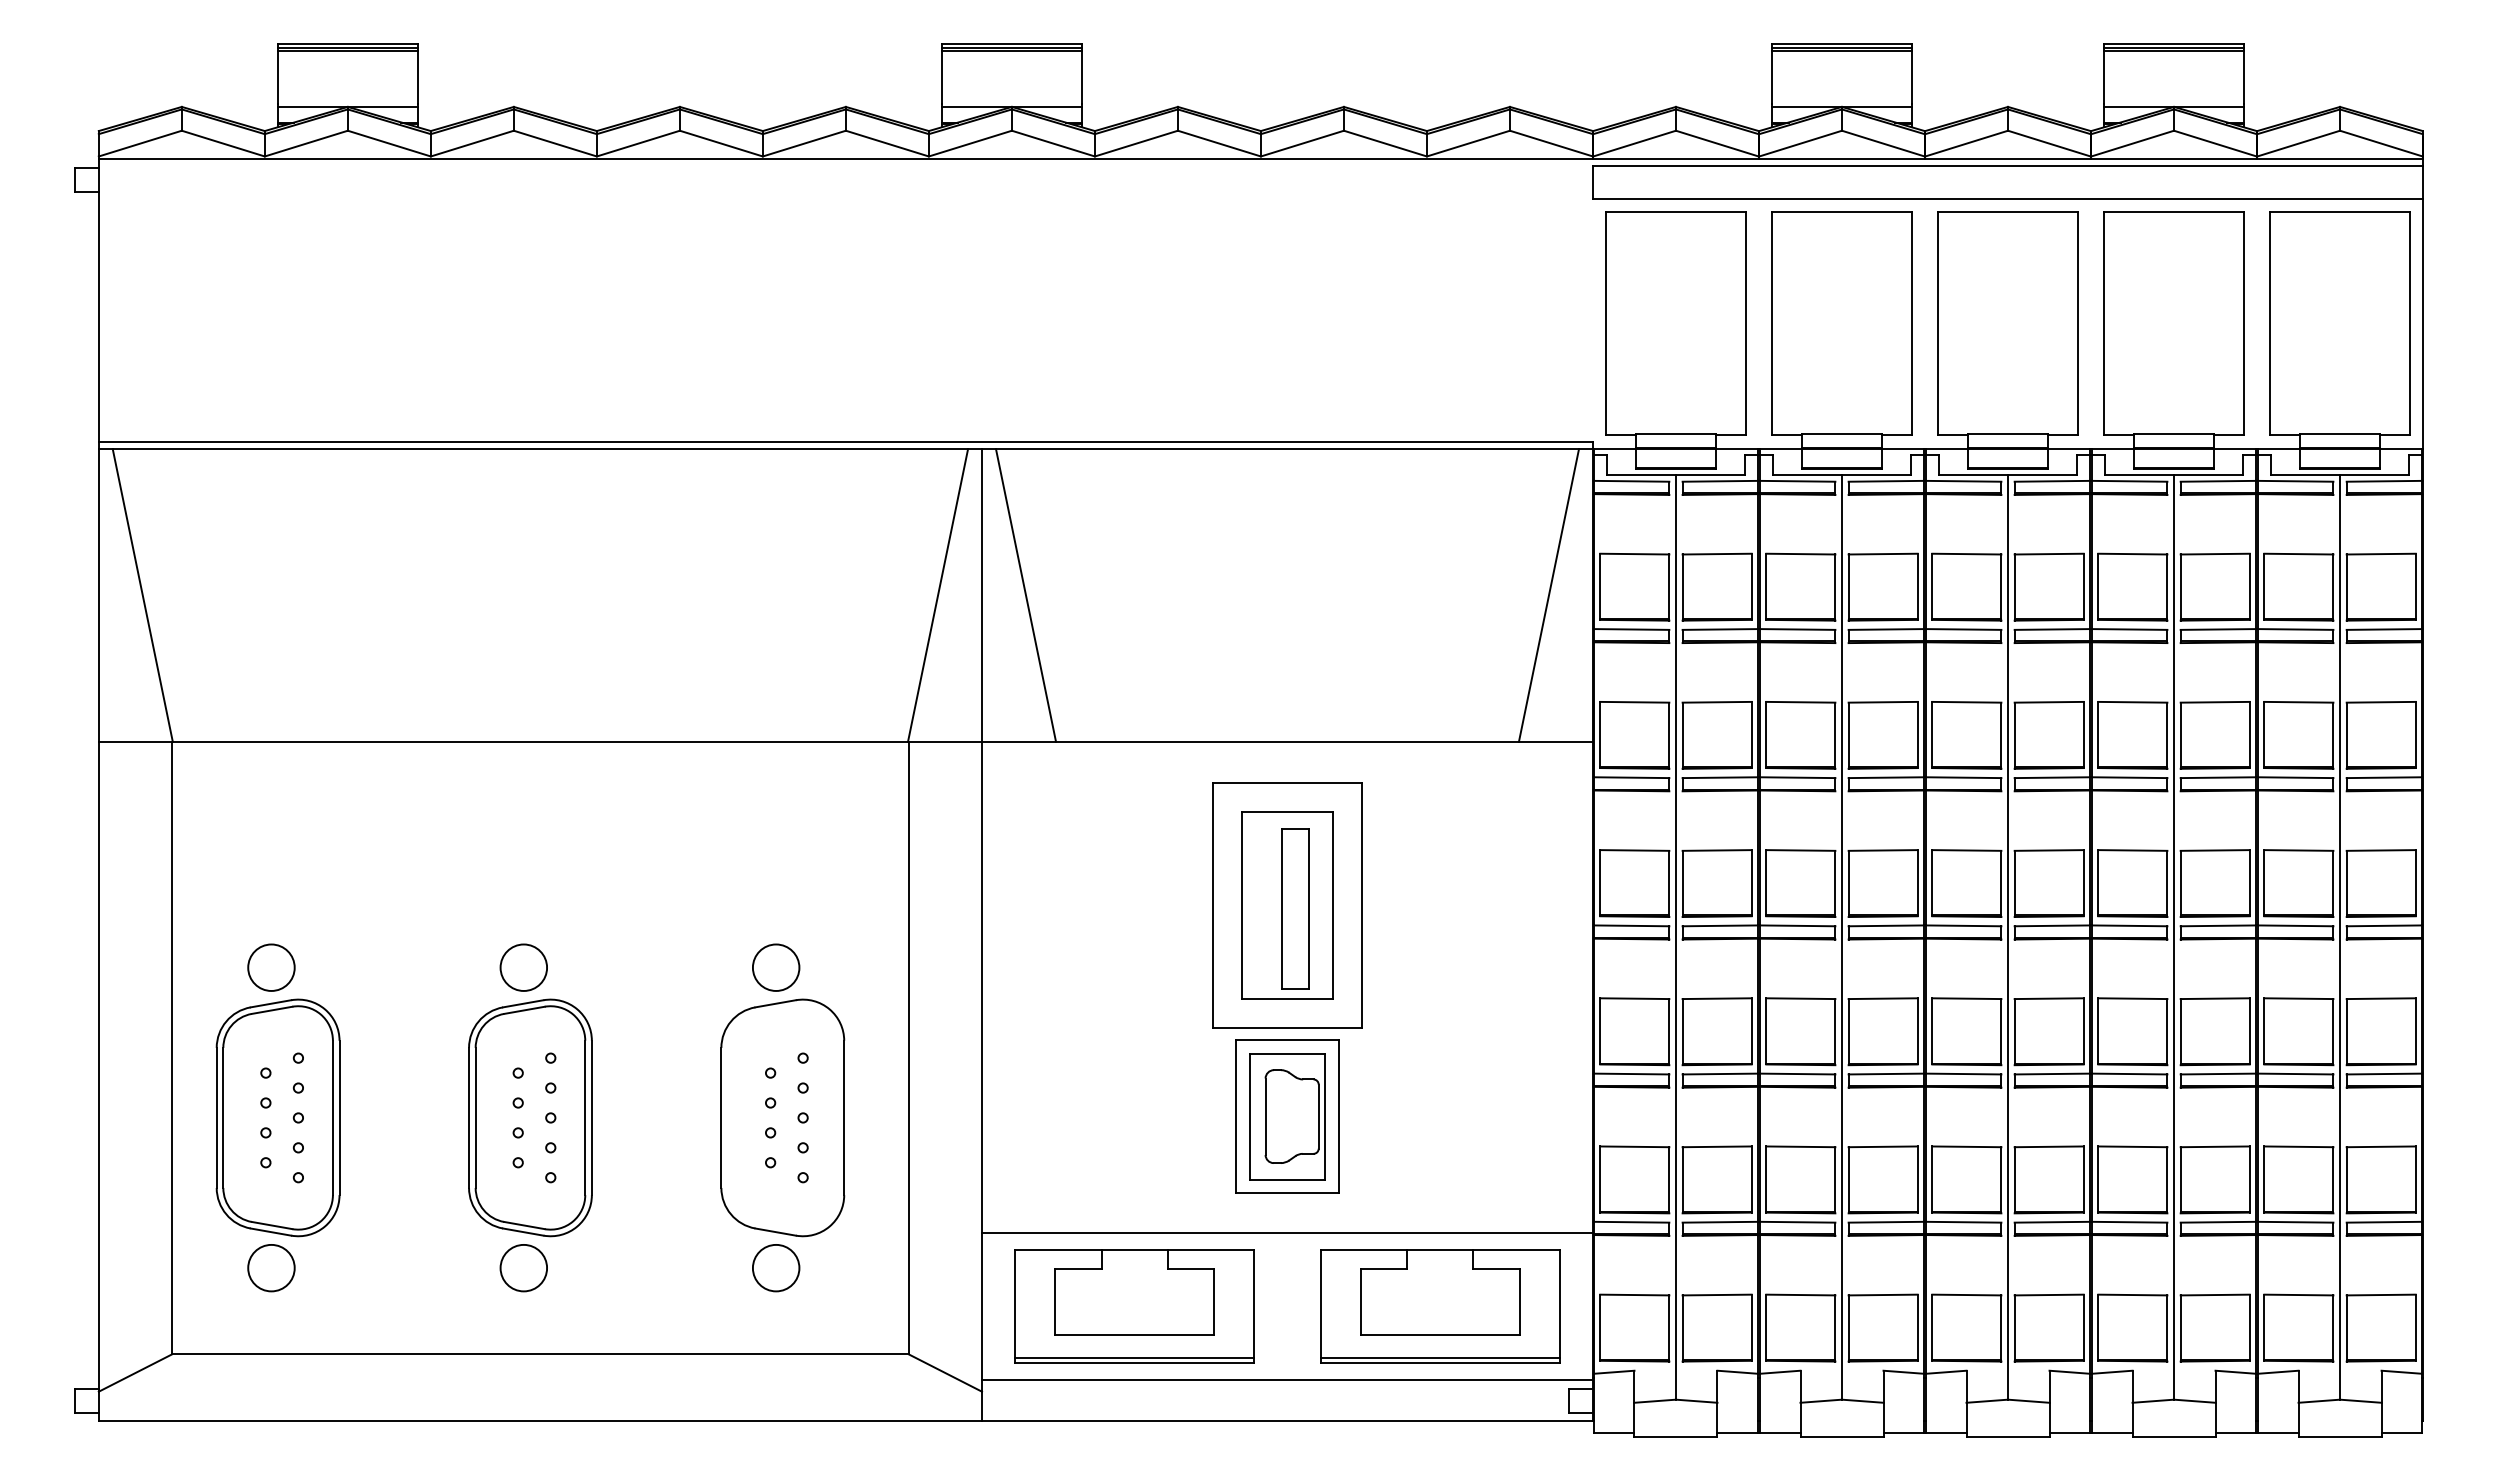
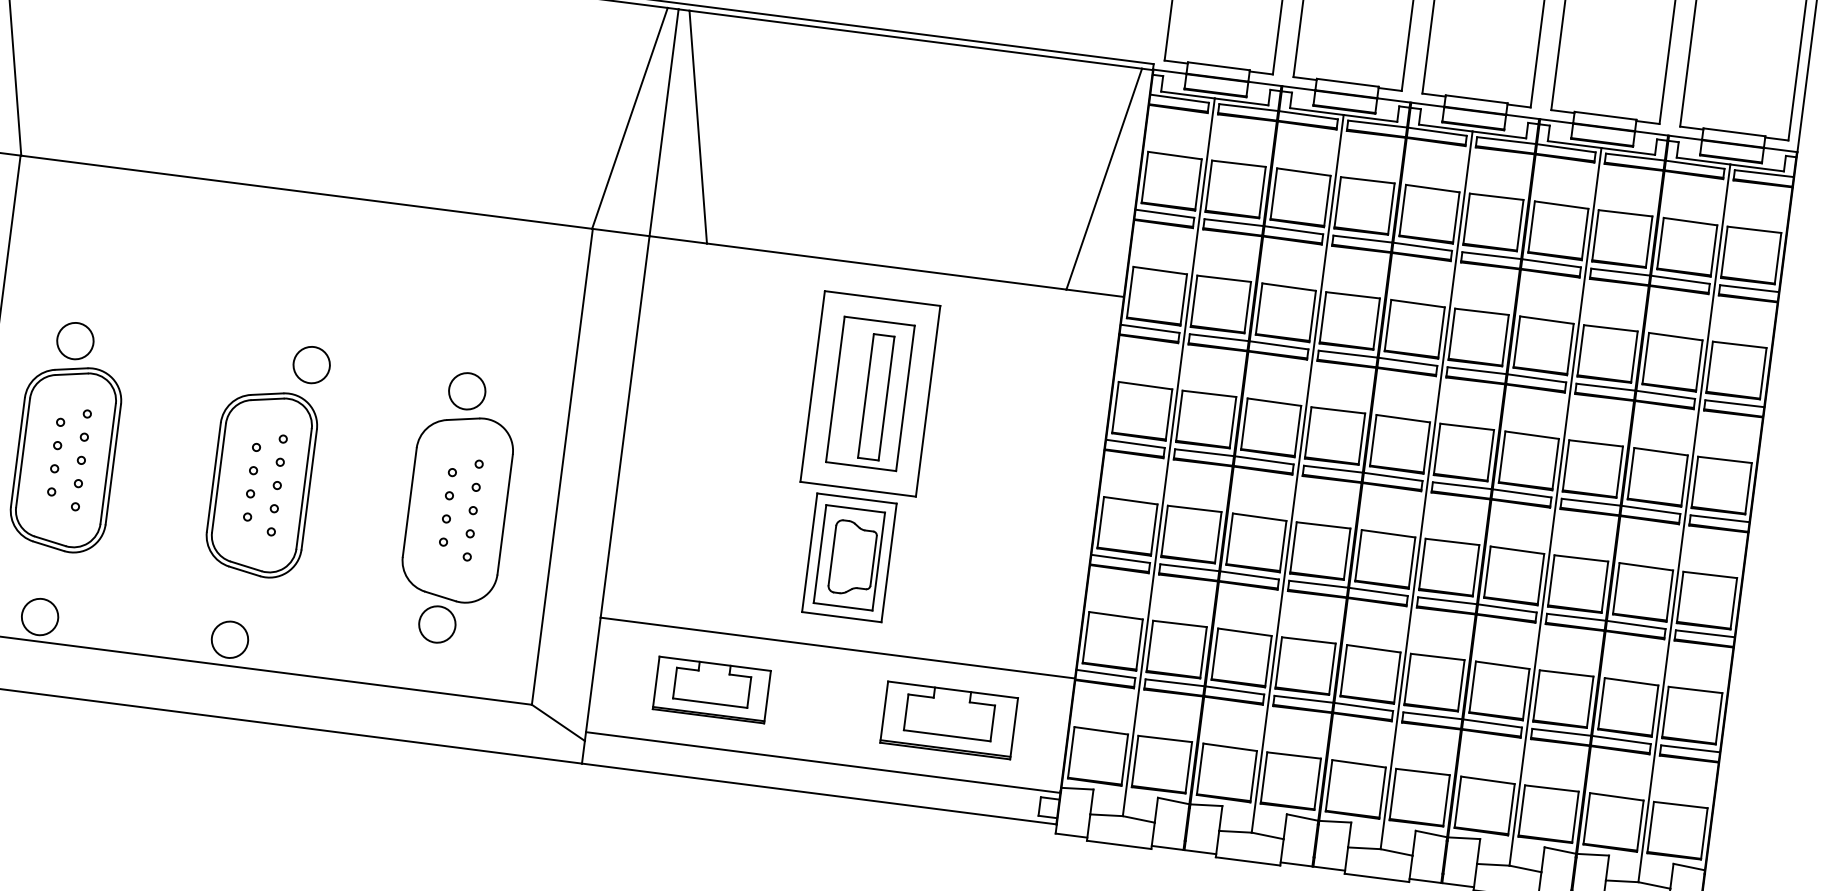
circle: (523, 967) -> (311, 364), moved
circle: (271, 1268) -> (40, 617), moved
circle: (523, 1268) -> (229, 640), moved
part: (1134, 1306) -> (711, 689), size x0.6
part: (1440, 1306) -> (949, 720), size x0.7

